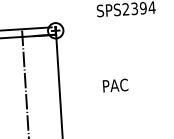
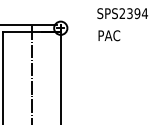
text: (115, 85) -> (109, 35), moved

